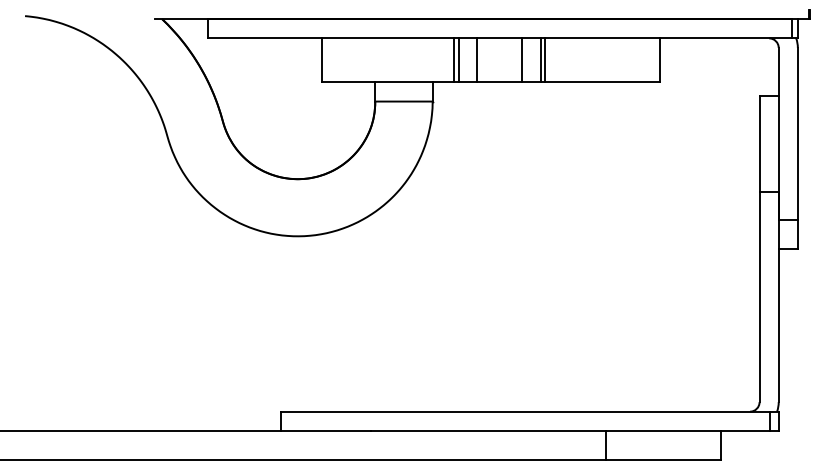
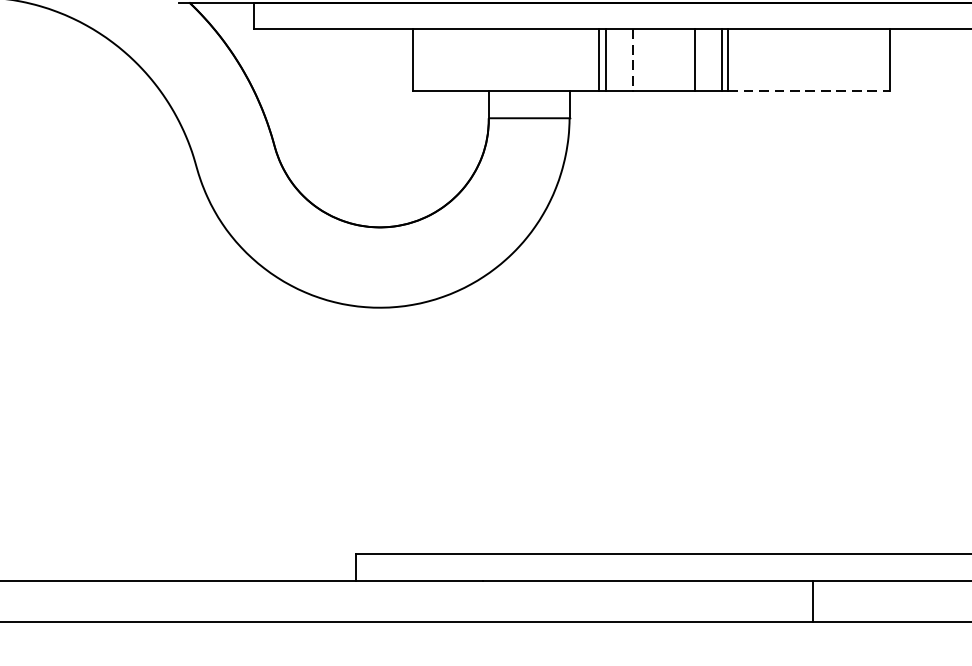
line: (477, 60) -> (632, 60), solid -> dashed
line: (603, 82) -> (809, 91), solid -> dashed

